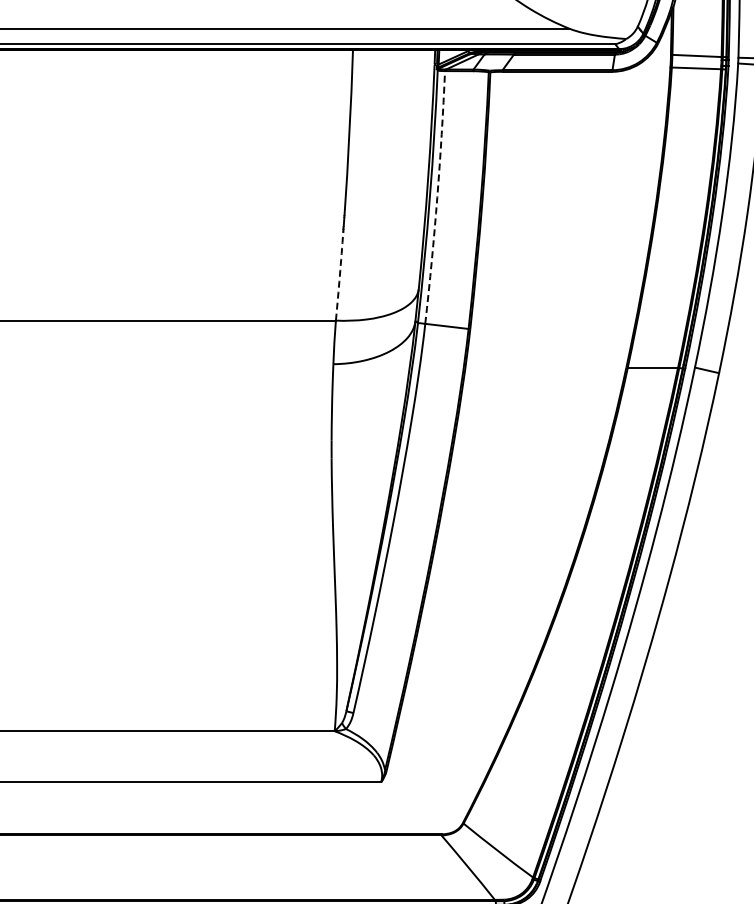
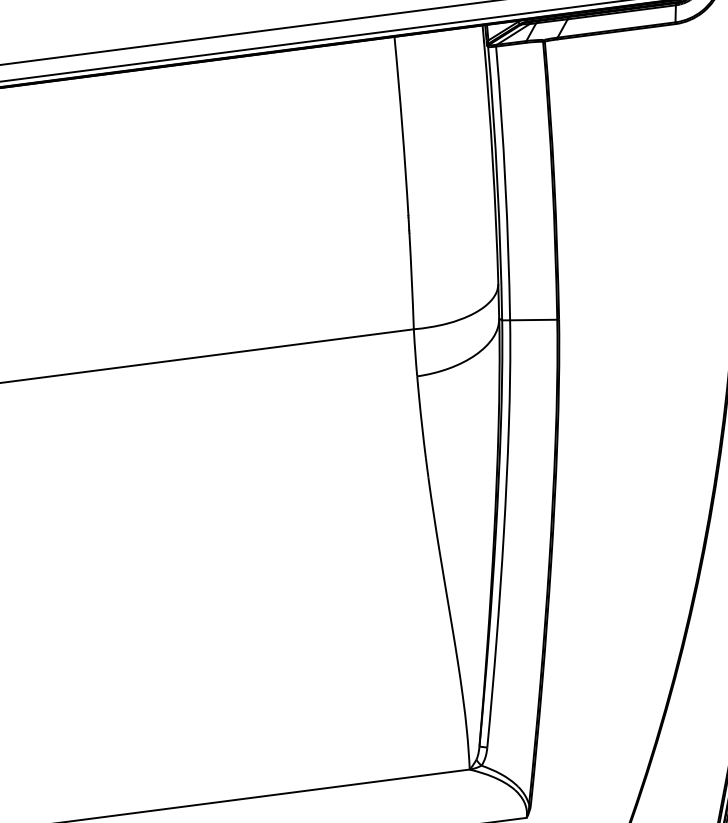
arc: (437, 197) -> (505, 183), dashed -> solid
arc: (339, 276) -> (411, 281), dashed -> solid

